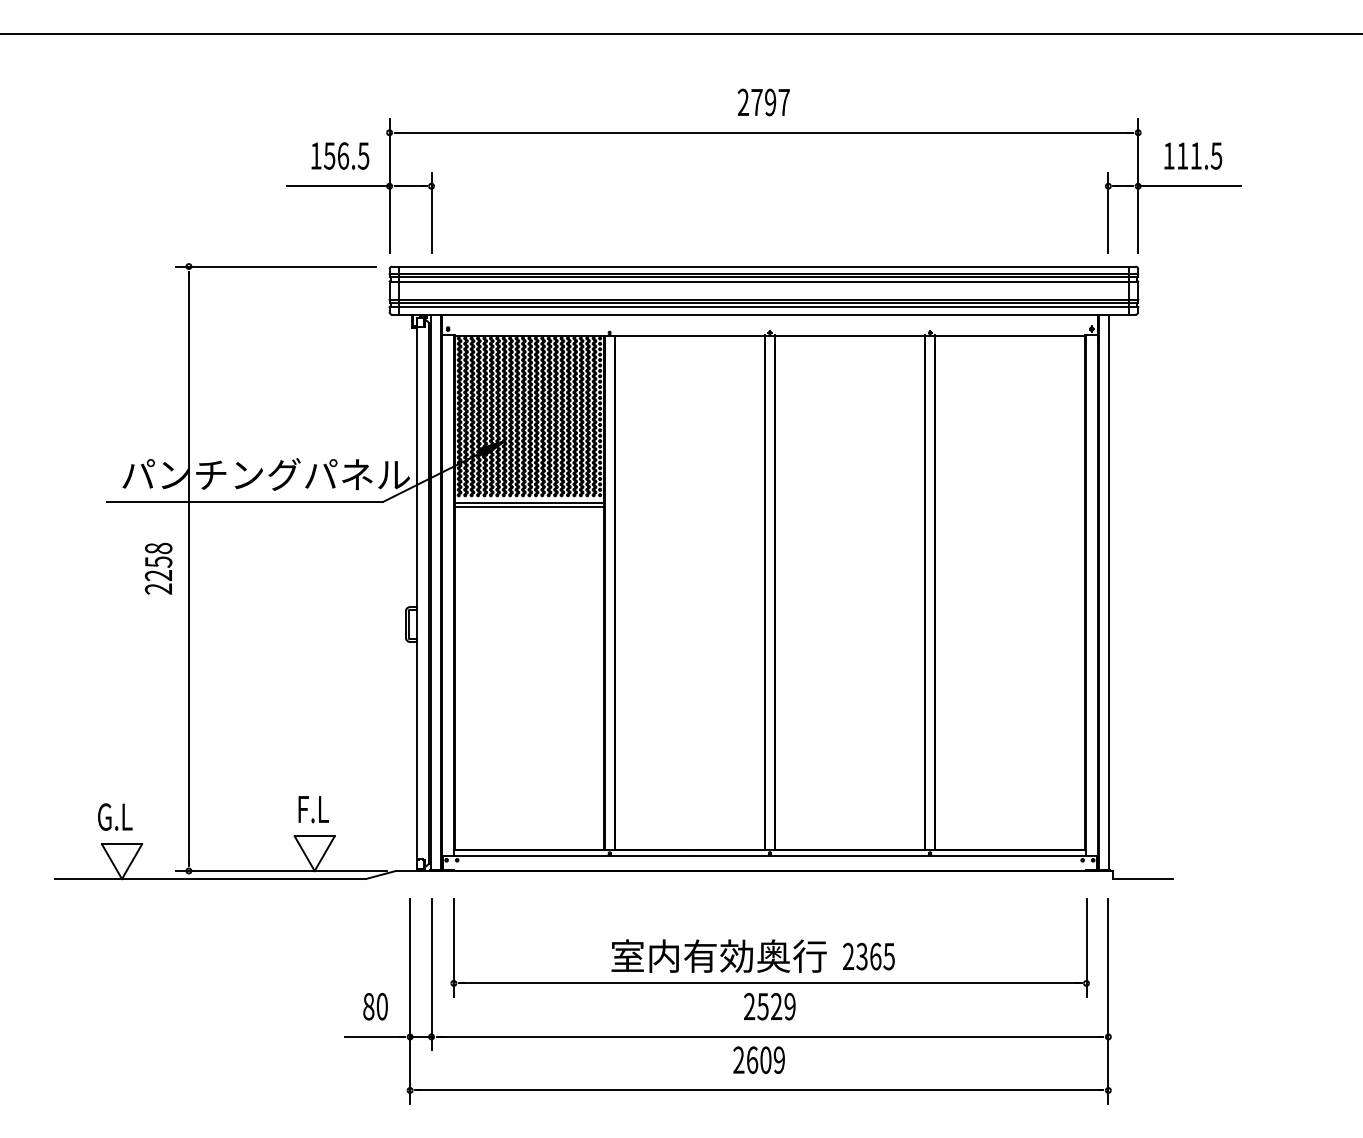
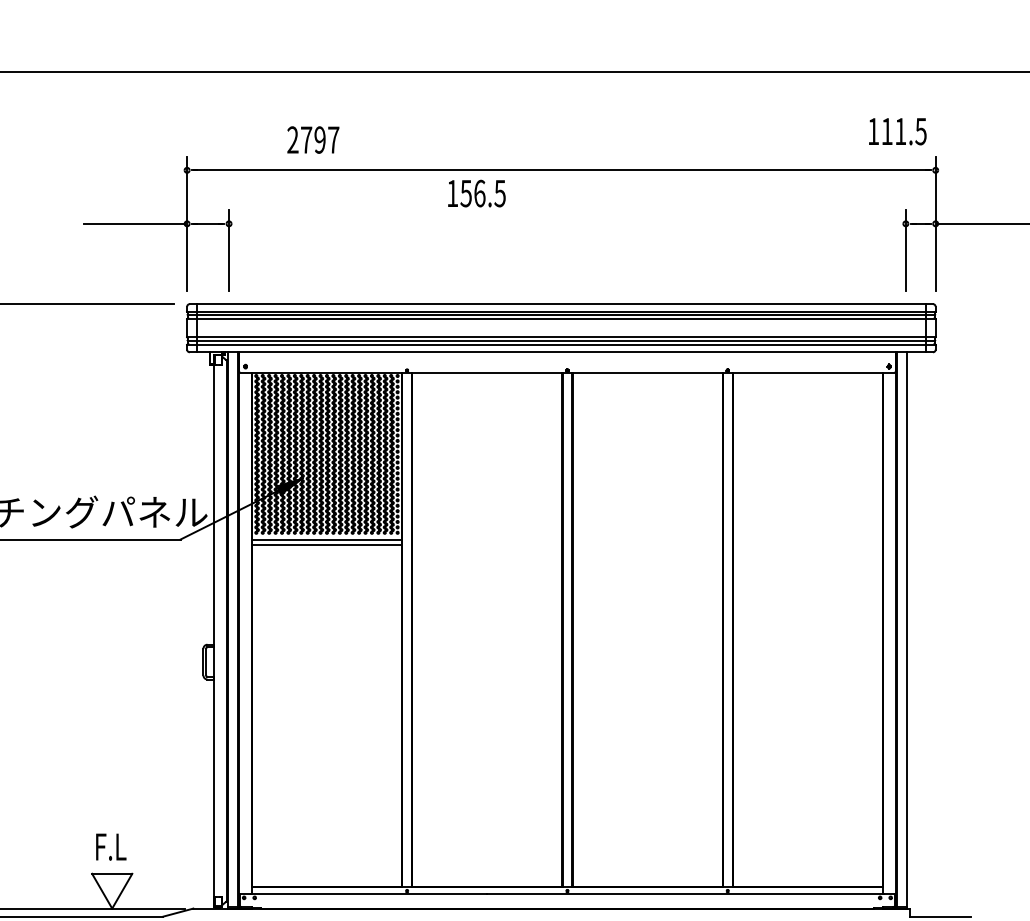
text: (763, 102) -> (313, 140), moved
text: (340, 155) -> (477, 193), moved
text: (1193, 155) -> (898, 131), moved

